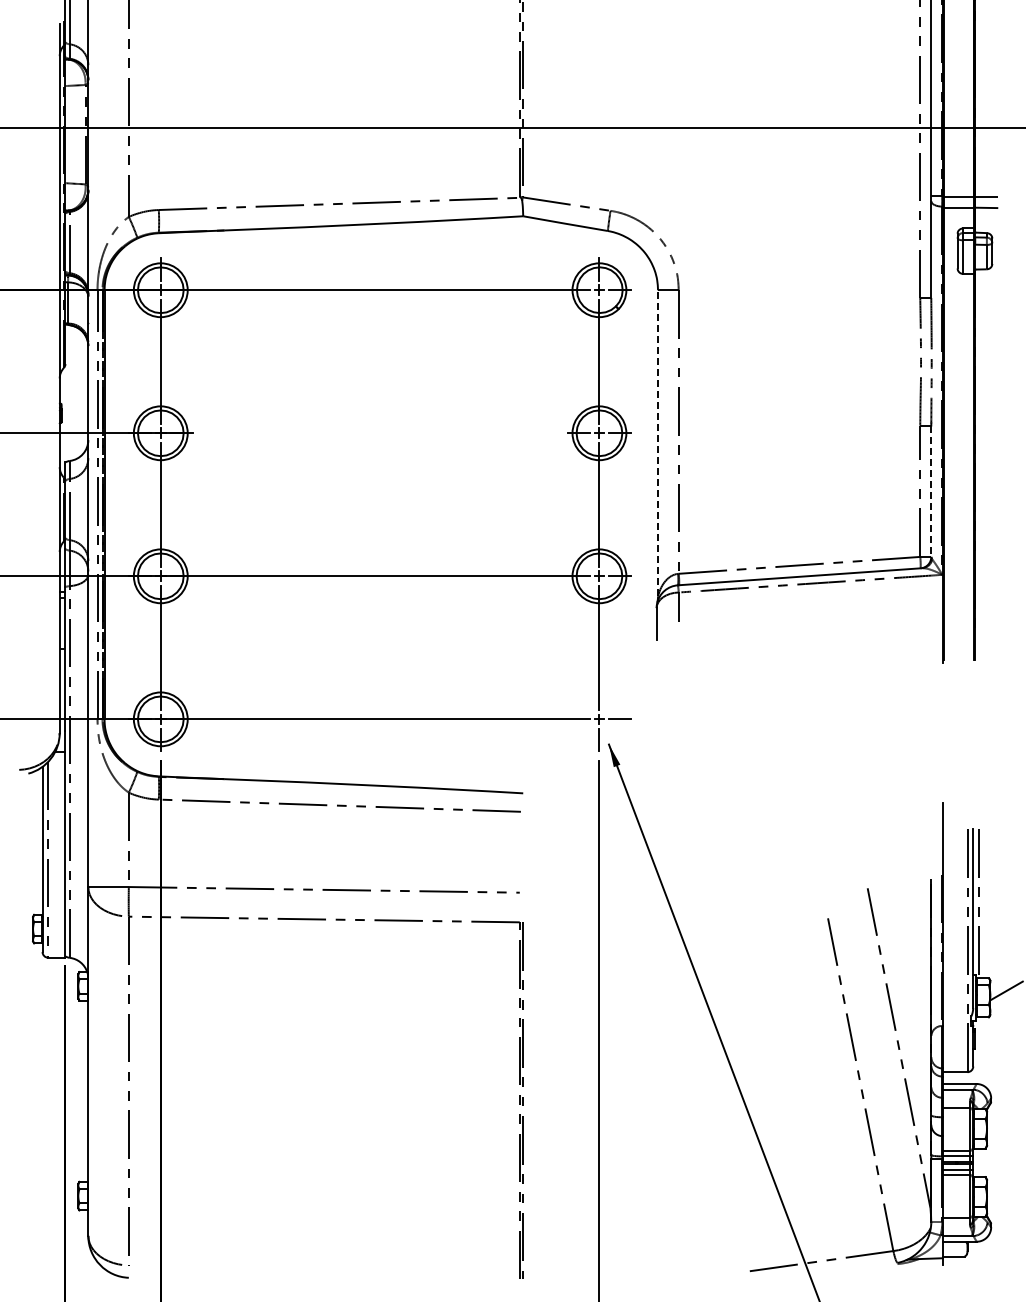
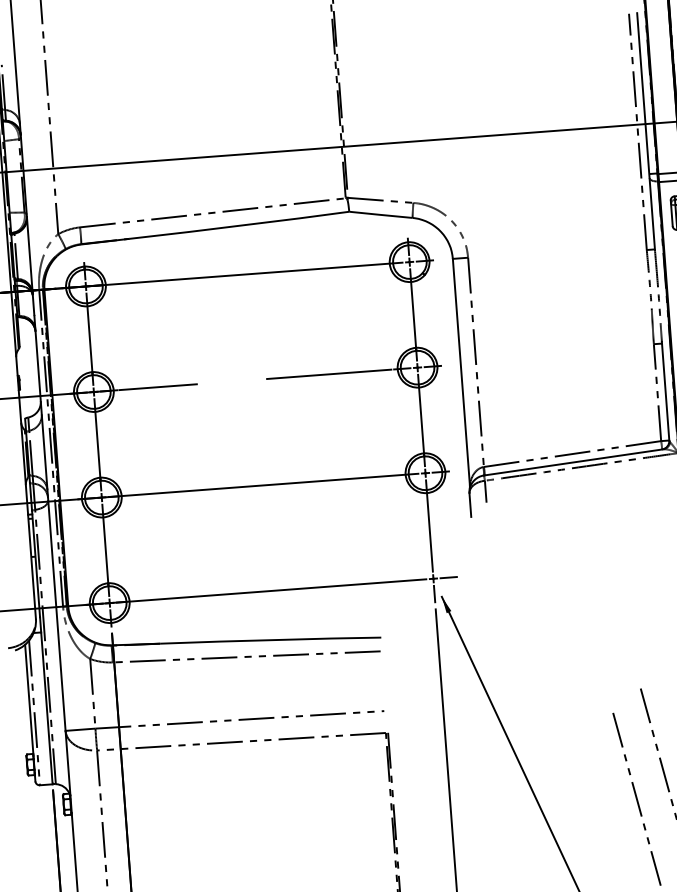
line: (247, 433) -> (157, 387), added
line: (479, 433) -> (329, 374), added
line: (658, 442) -> (461, 371), dashed -> solid
line: (931, 491) -> (665, 392), dashed -> solid

